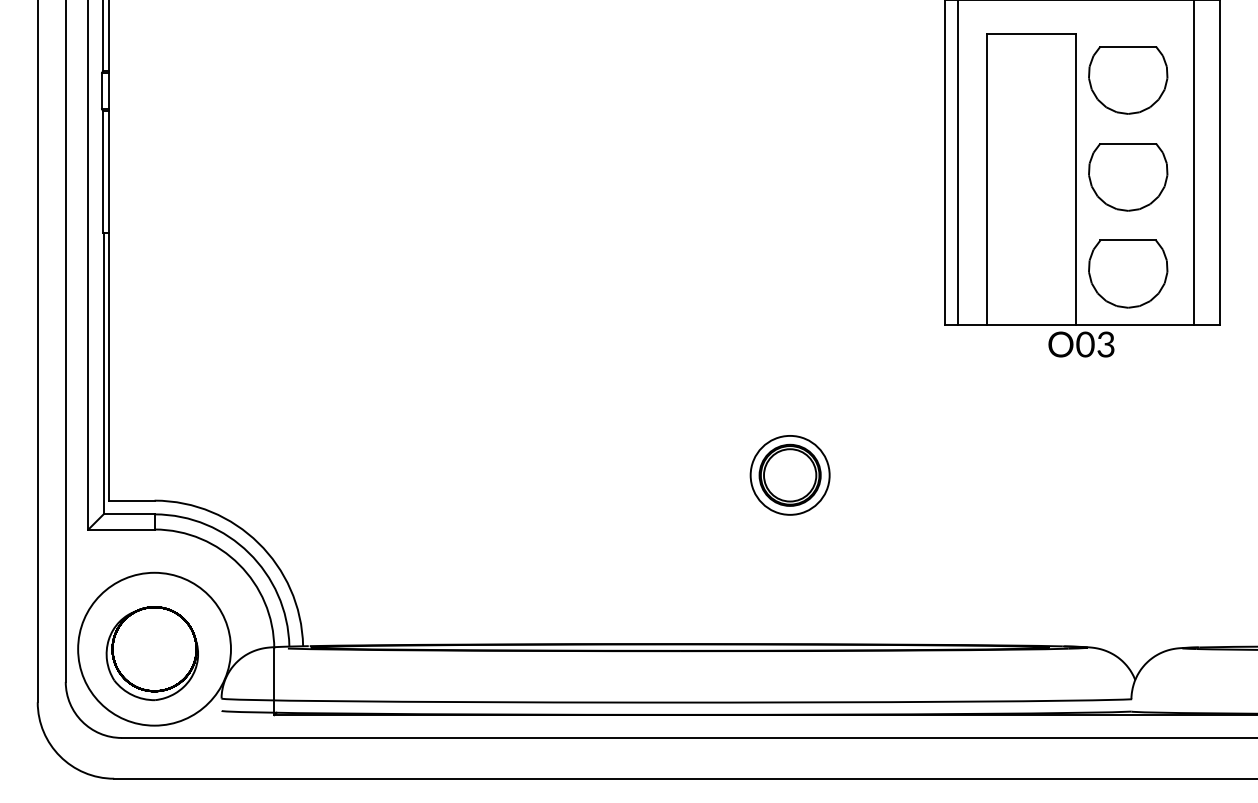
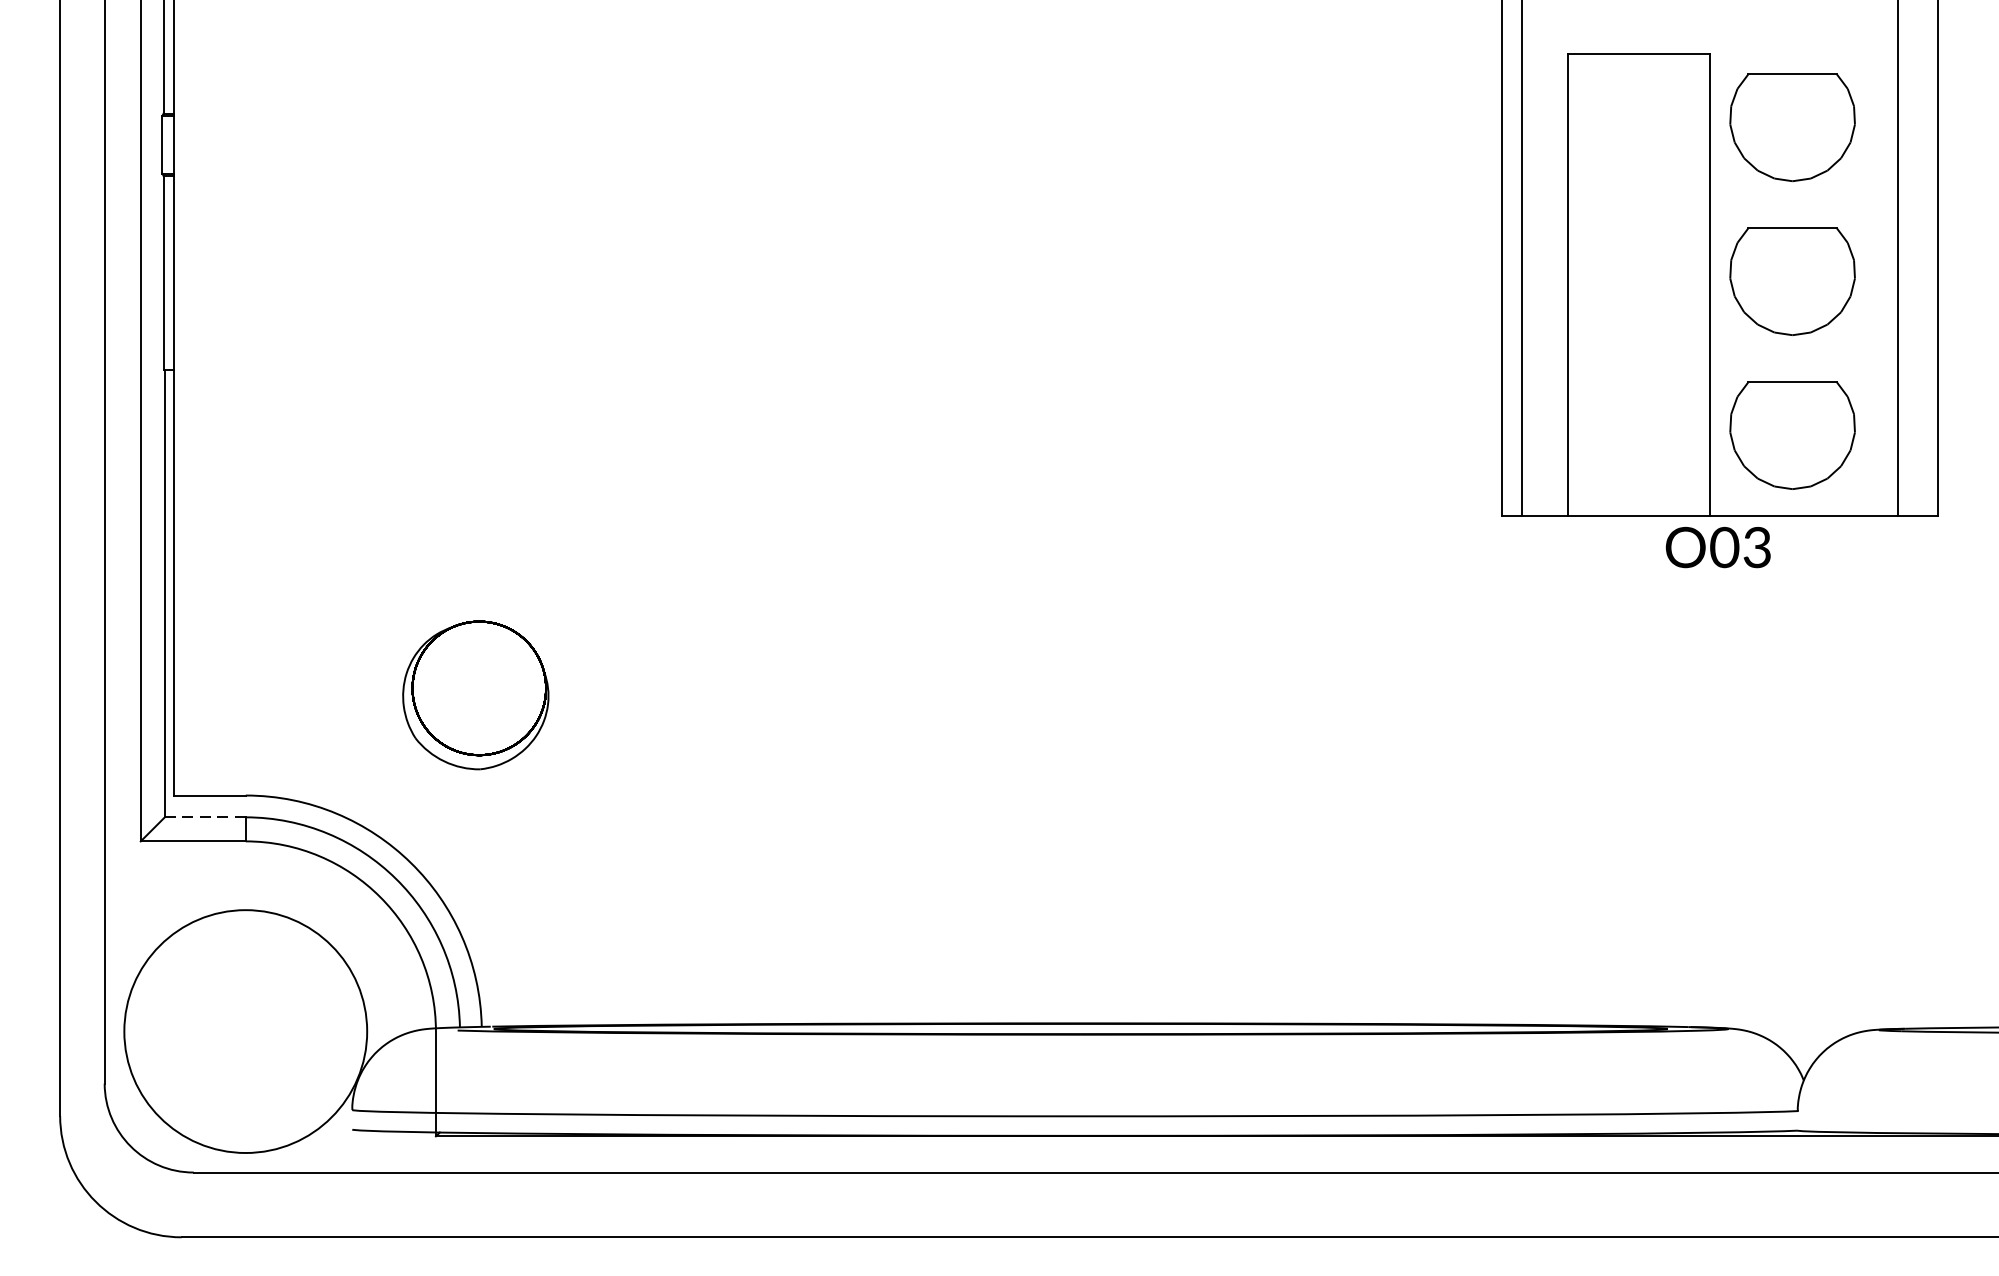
part: (789, 475) -> (1254, 755), removed
line: (129, 514) -> (205, 817), solid -> dashed
part: (151, 653) -> (474, 695), moved

